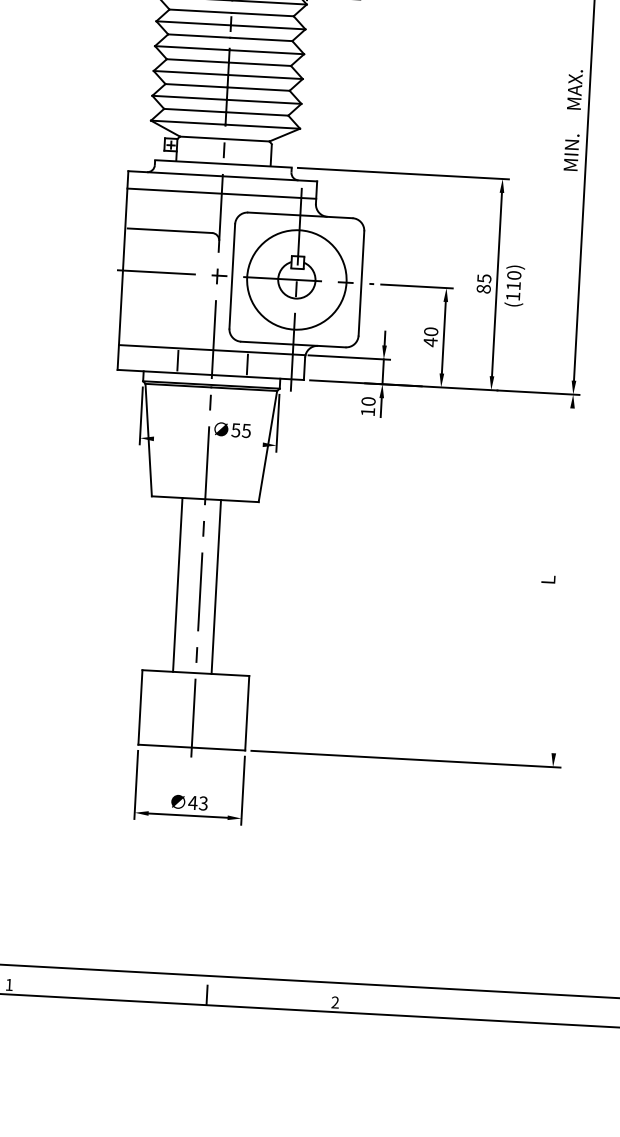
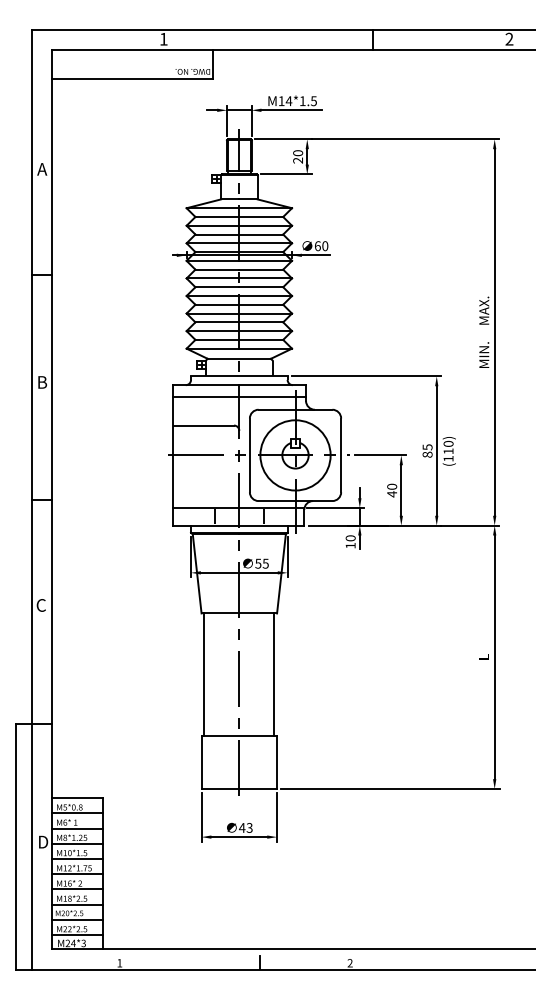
line: (207, 441) -> (238, 572), added
line: (562, 581) -> (494, 657), added
line: (178, 584) -> (204, 674), moved
line: (216, 586) -> (274, 674), moved

